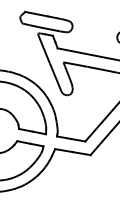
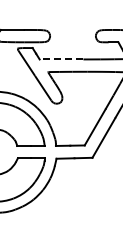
line: (79, 52) -> (61, 59), solid -> dashed

